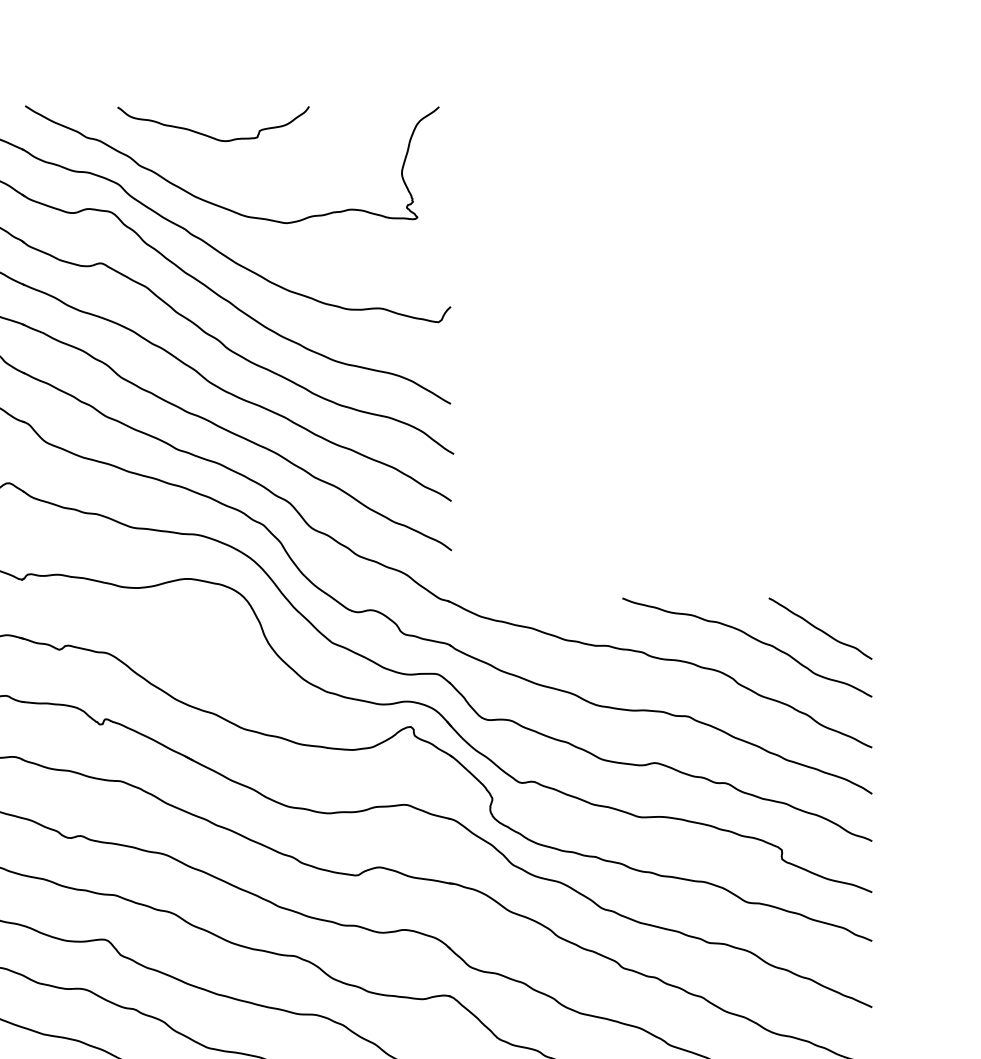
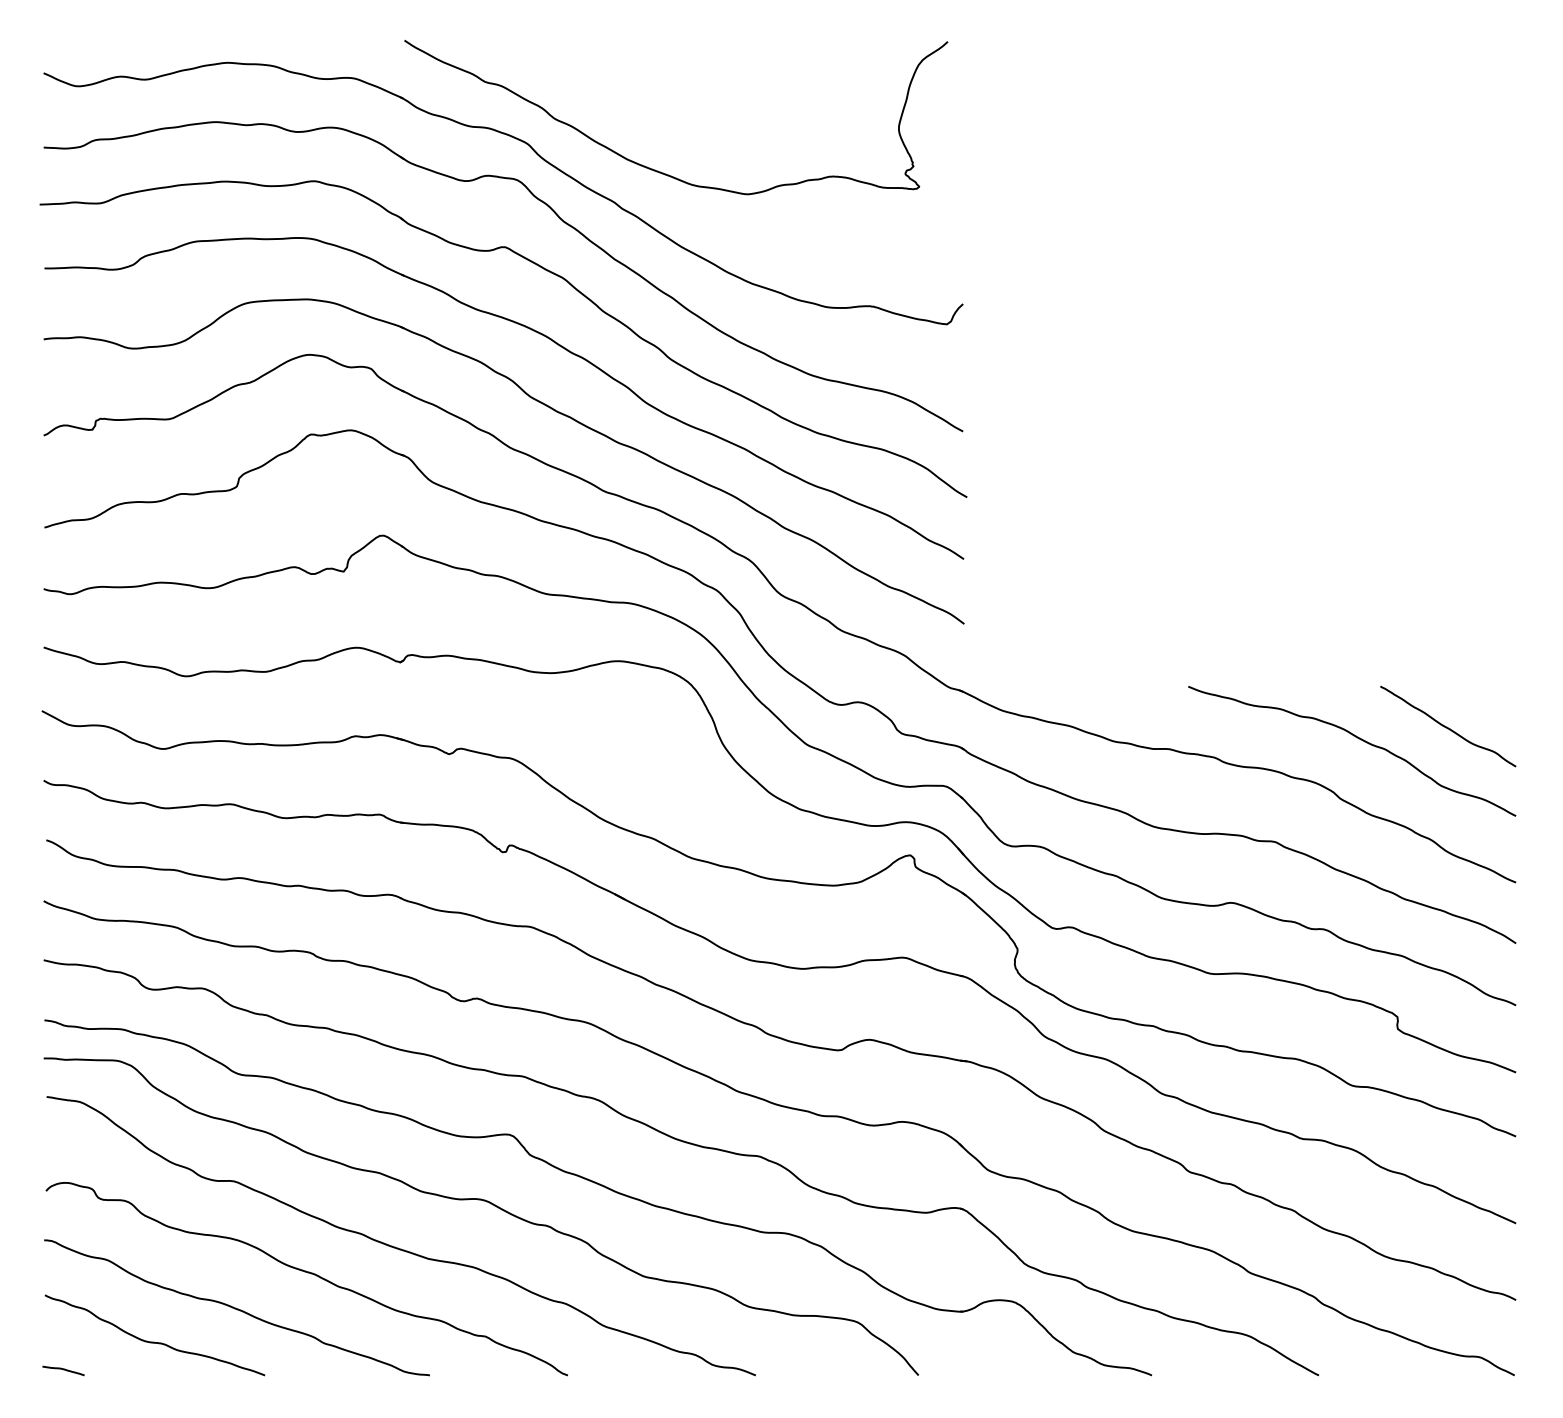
curve: (208, 135) -> (645, 79), removed

